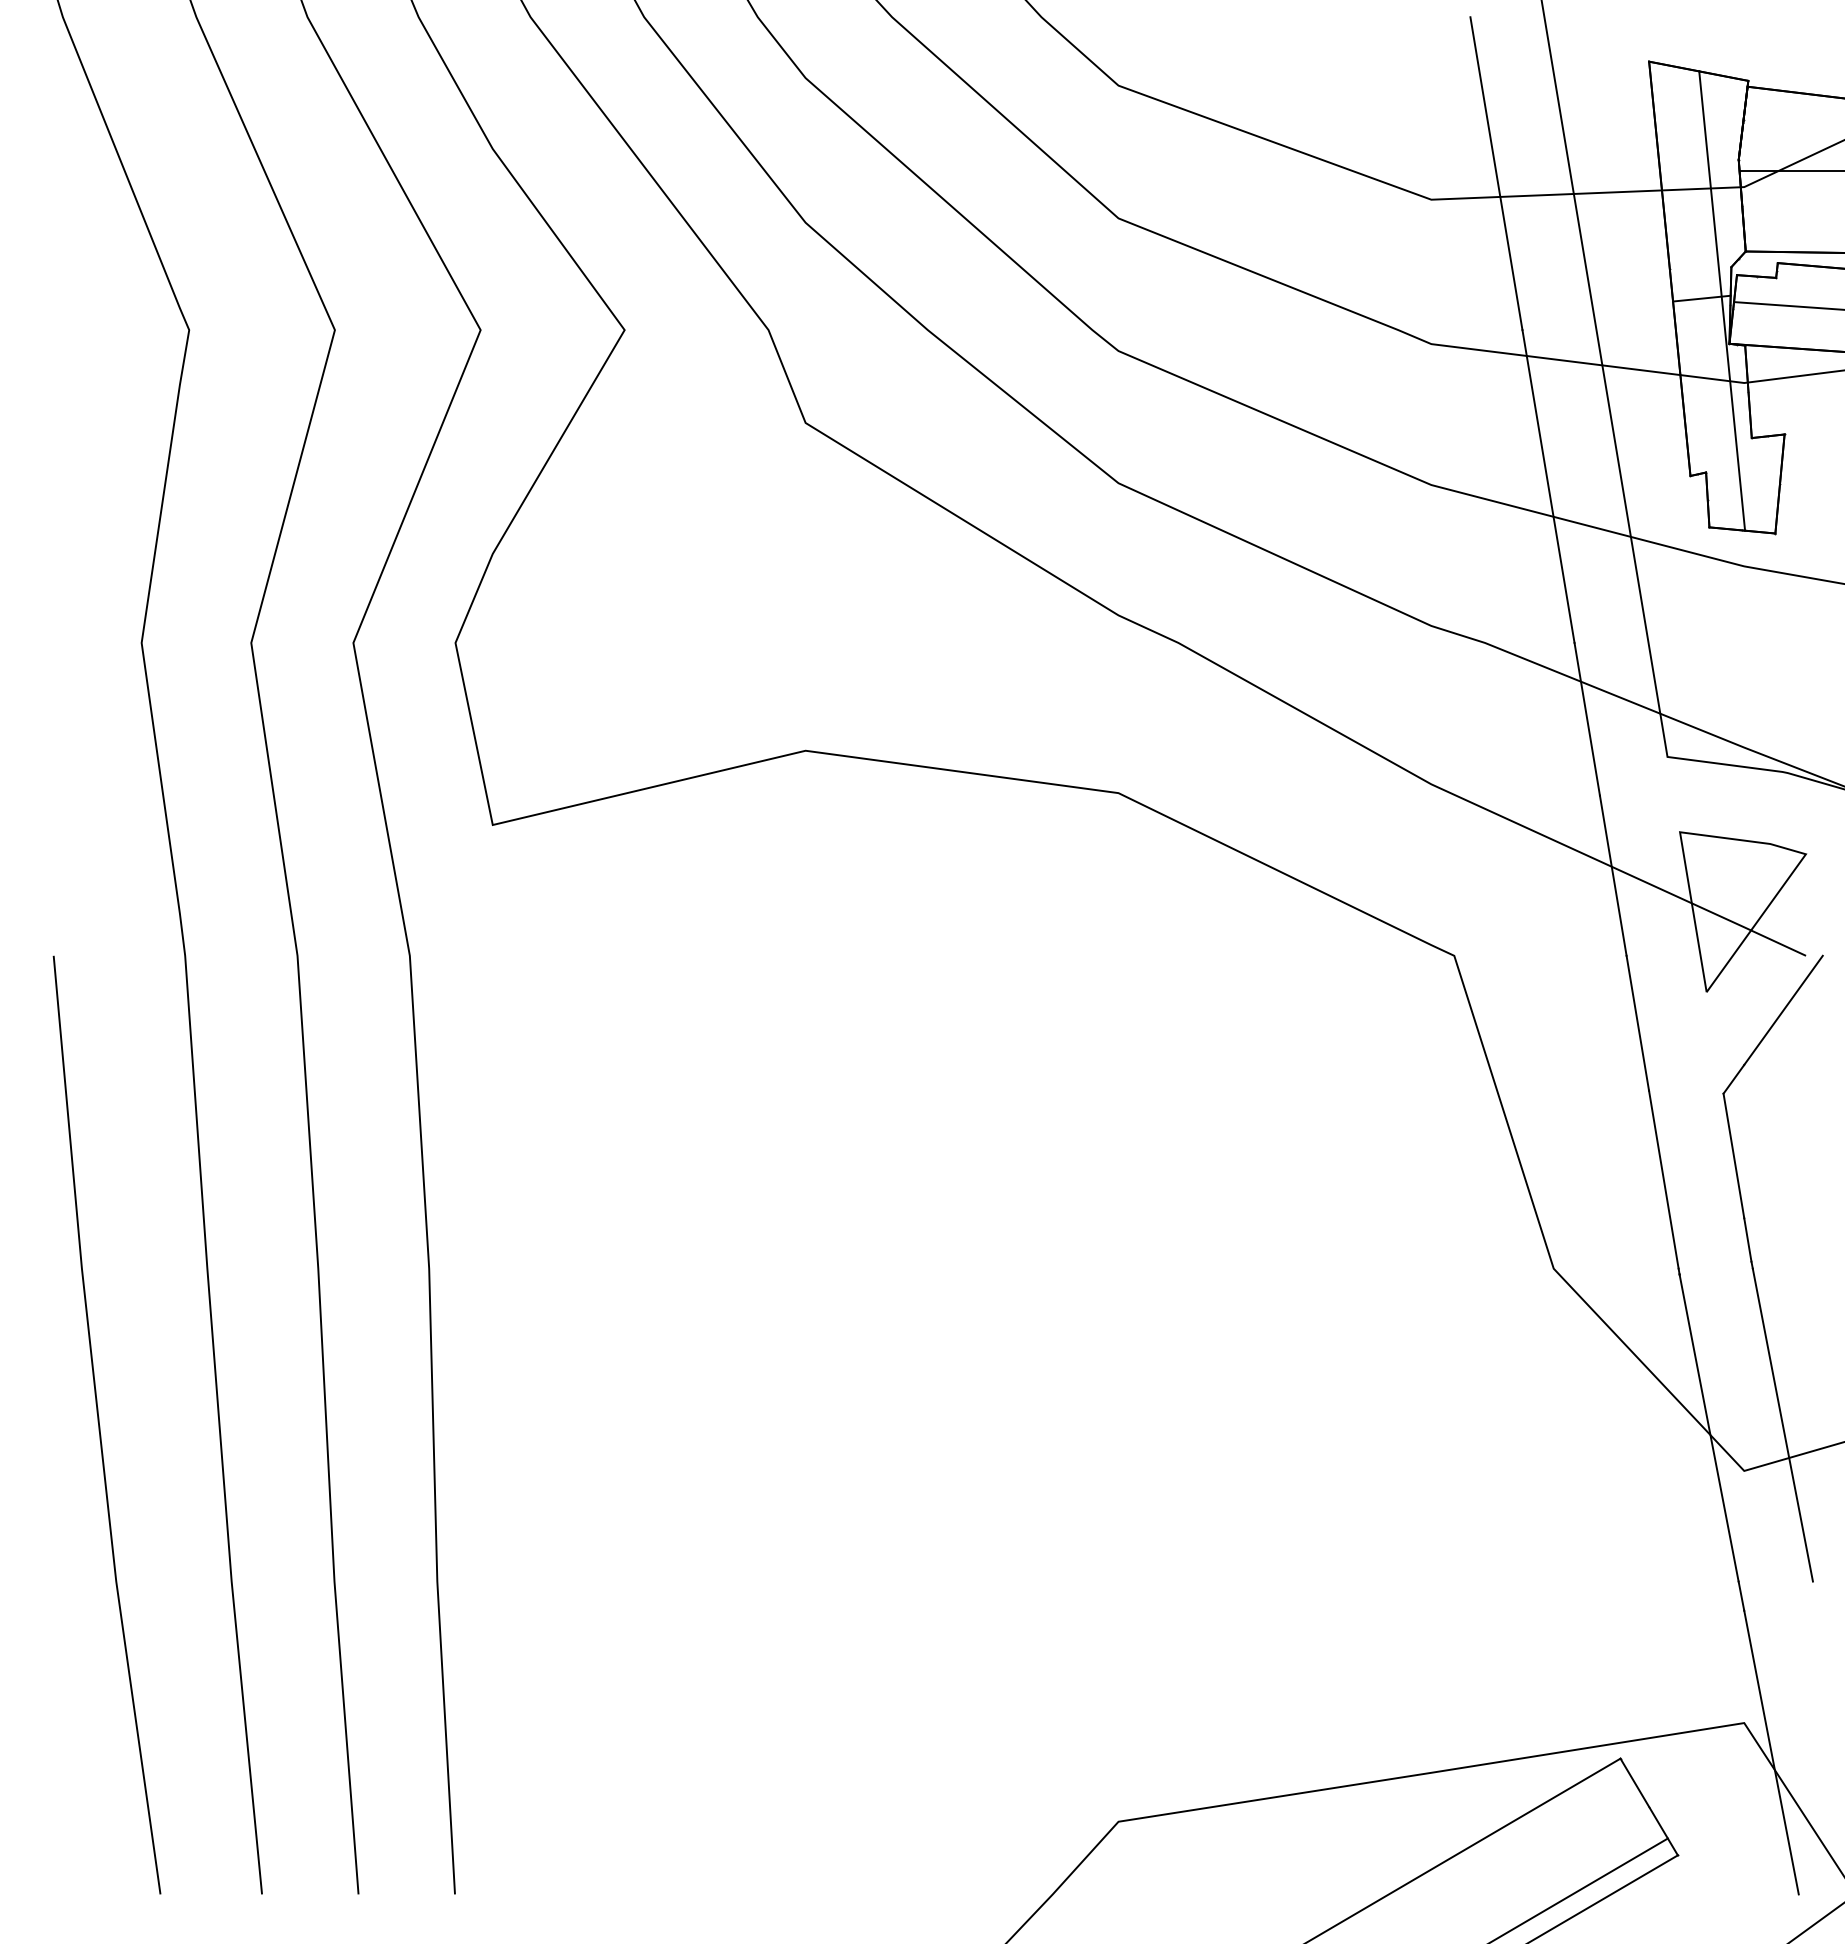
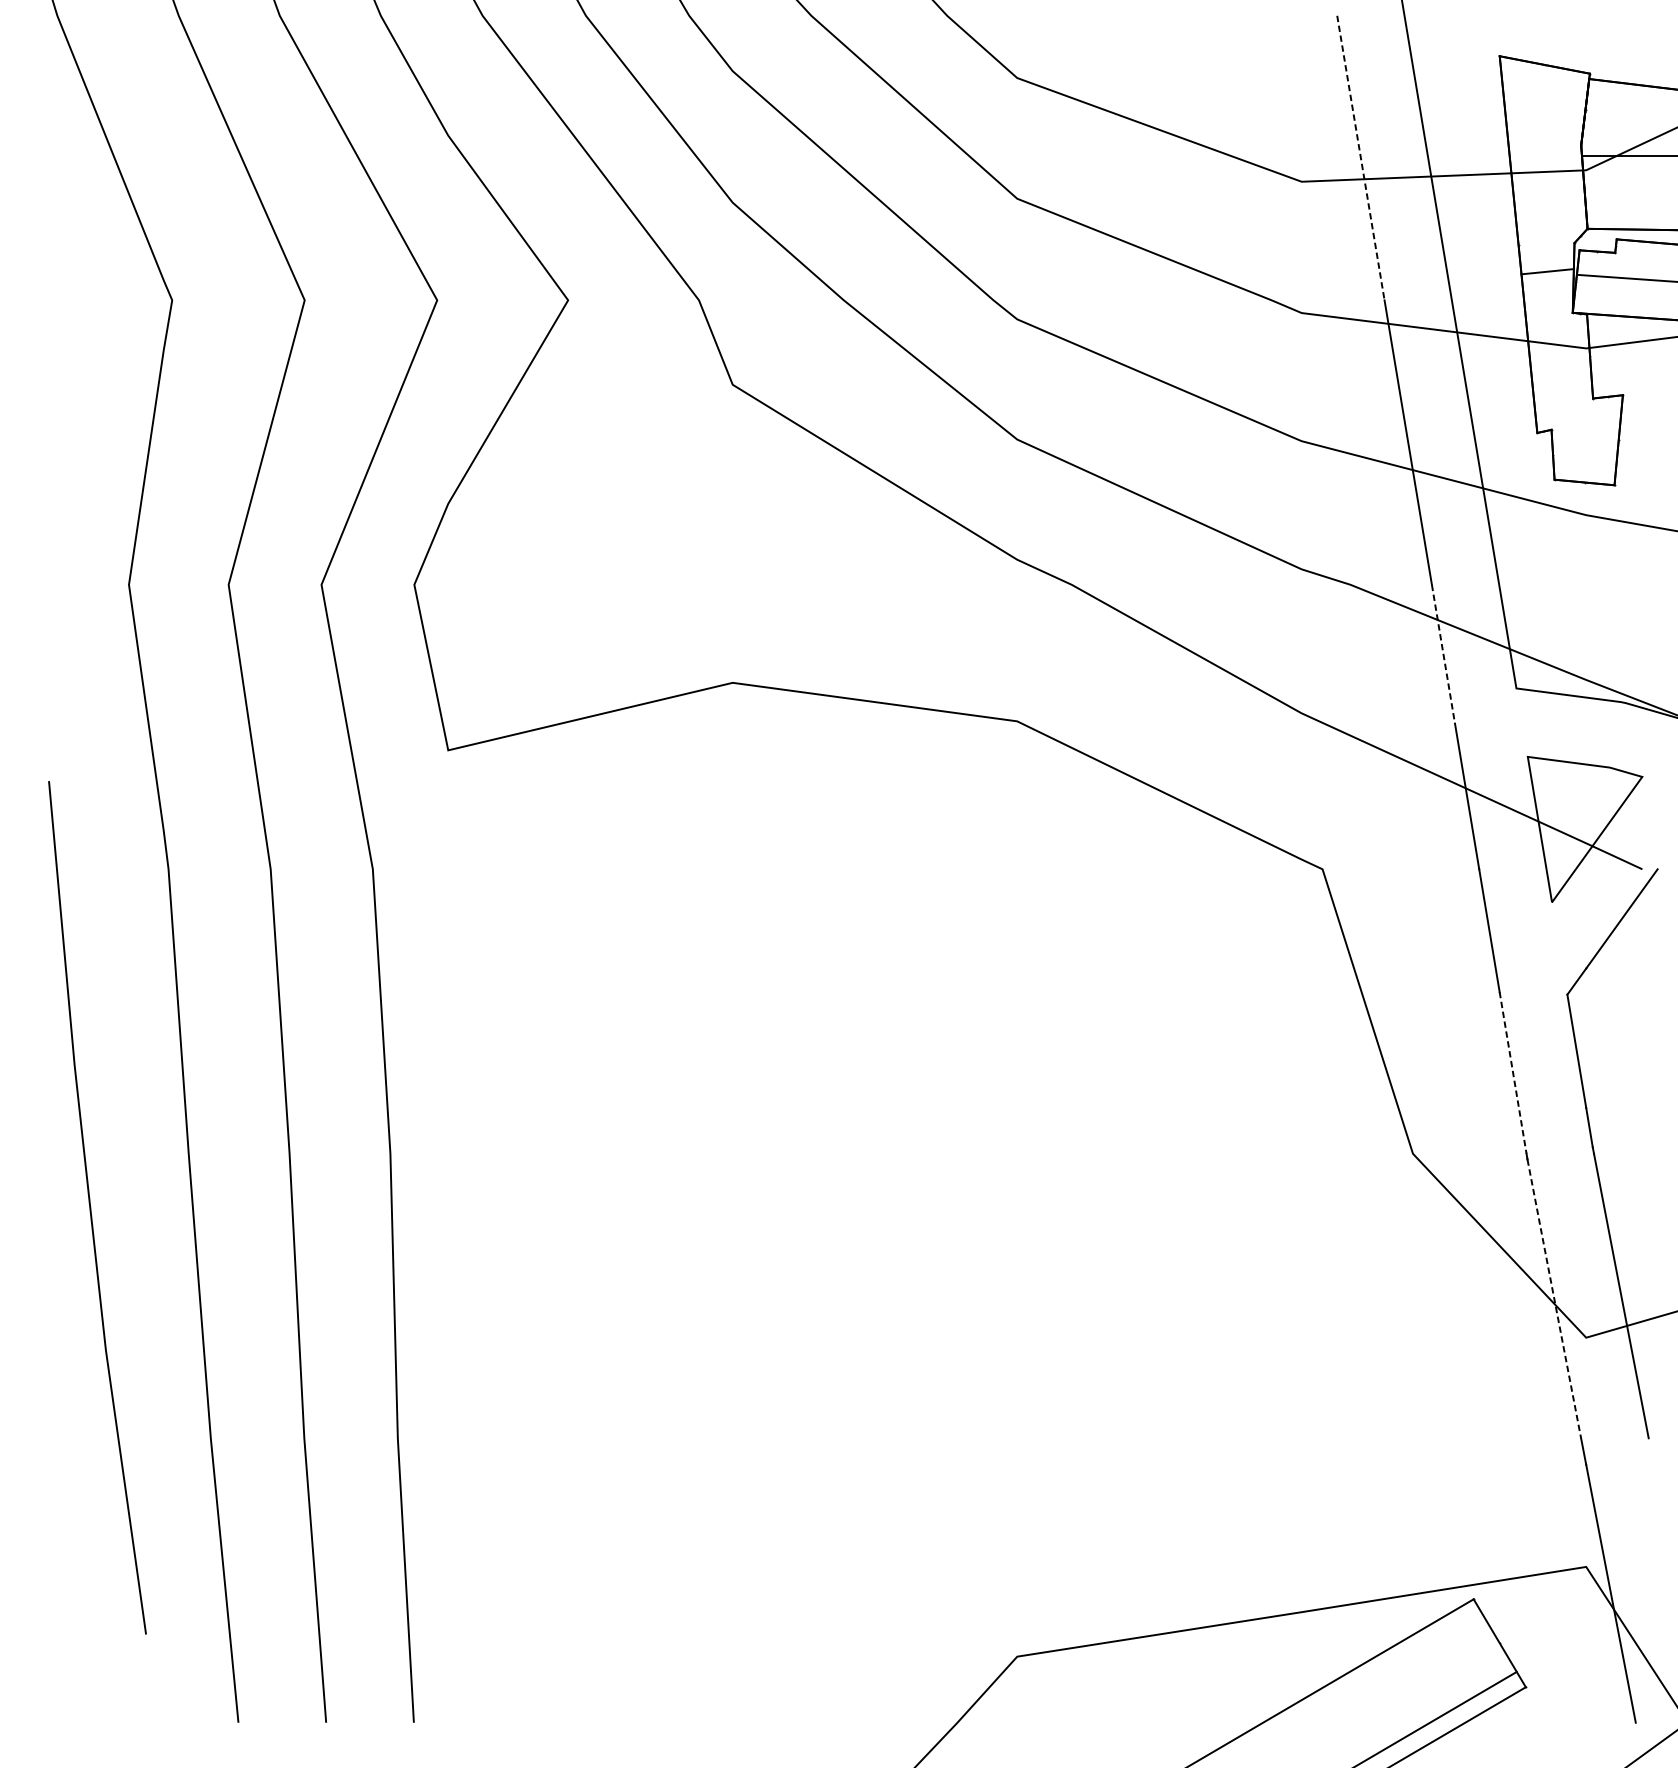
line: (1496, 173) -> (1360, 157), solid -> dashed
line: (1722, 300) -> (1566, 273), removed
line: (1587, 719) -> (1443, 654), solid -> dashed
line: (1663, 1180) -> (1512, 1073), solid -> dashed
line: (100, 1426) -> (91, 1209), moved
line: (1709, 1428) -> (1554, 1299), solid -> dashed

